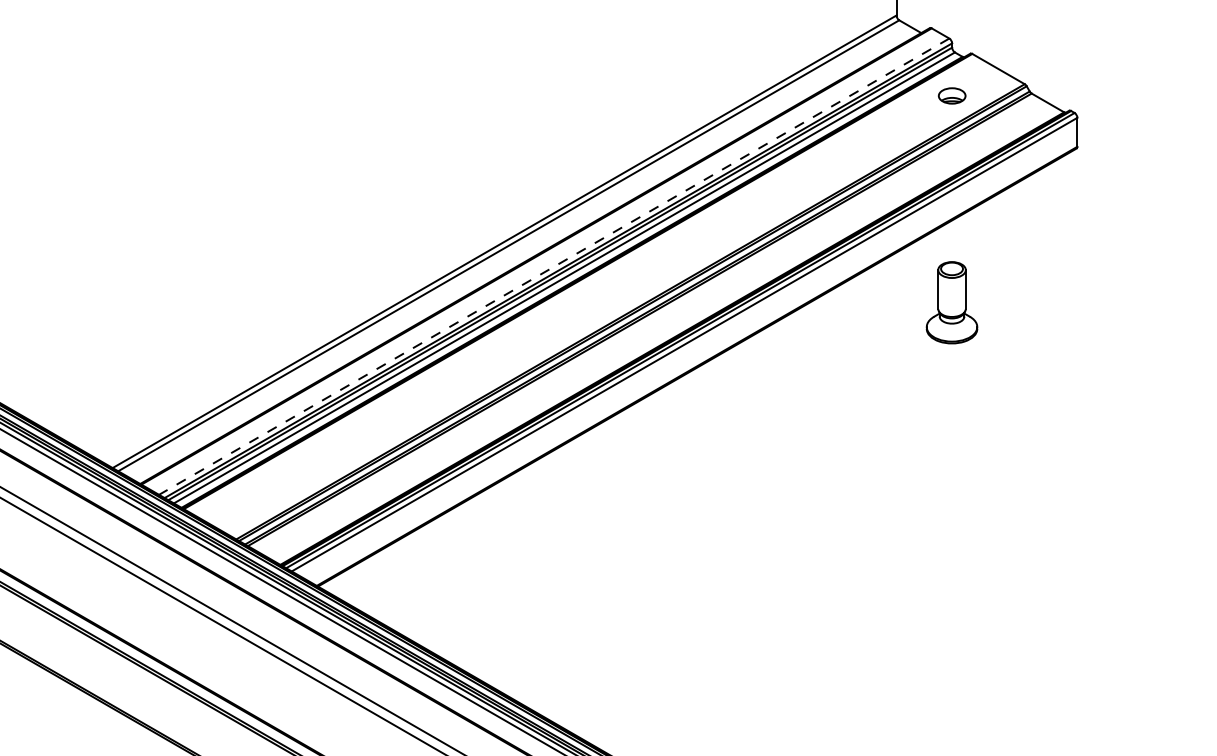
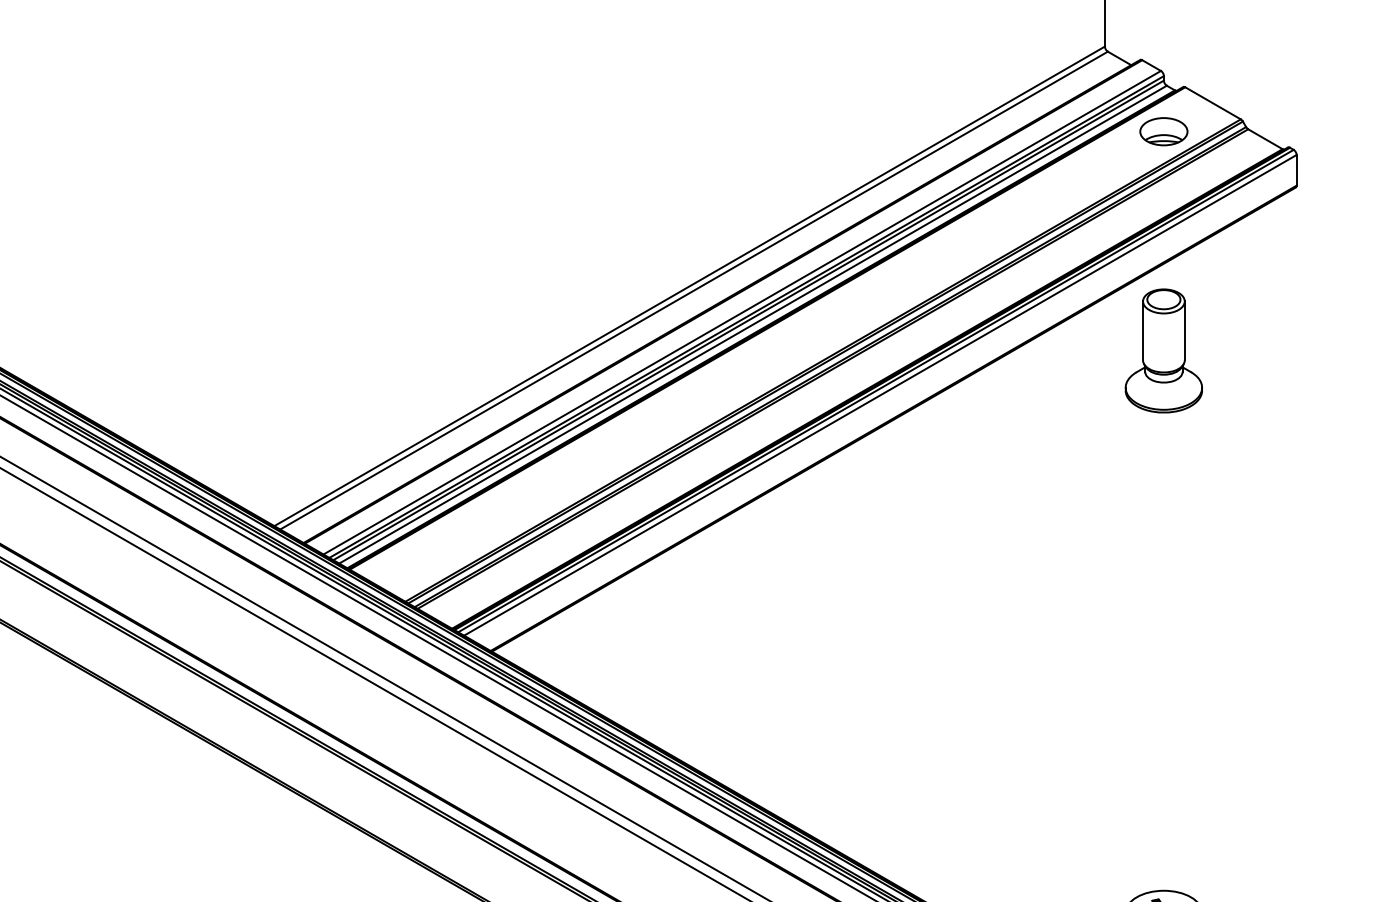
part: (951, 95) -> (1163, 131), size x1.67
line: (553, 266) -> (741, 312), dashed -> solid
part: (951, 302) -> (1163, 350), size x1.43

